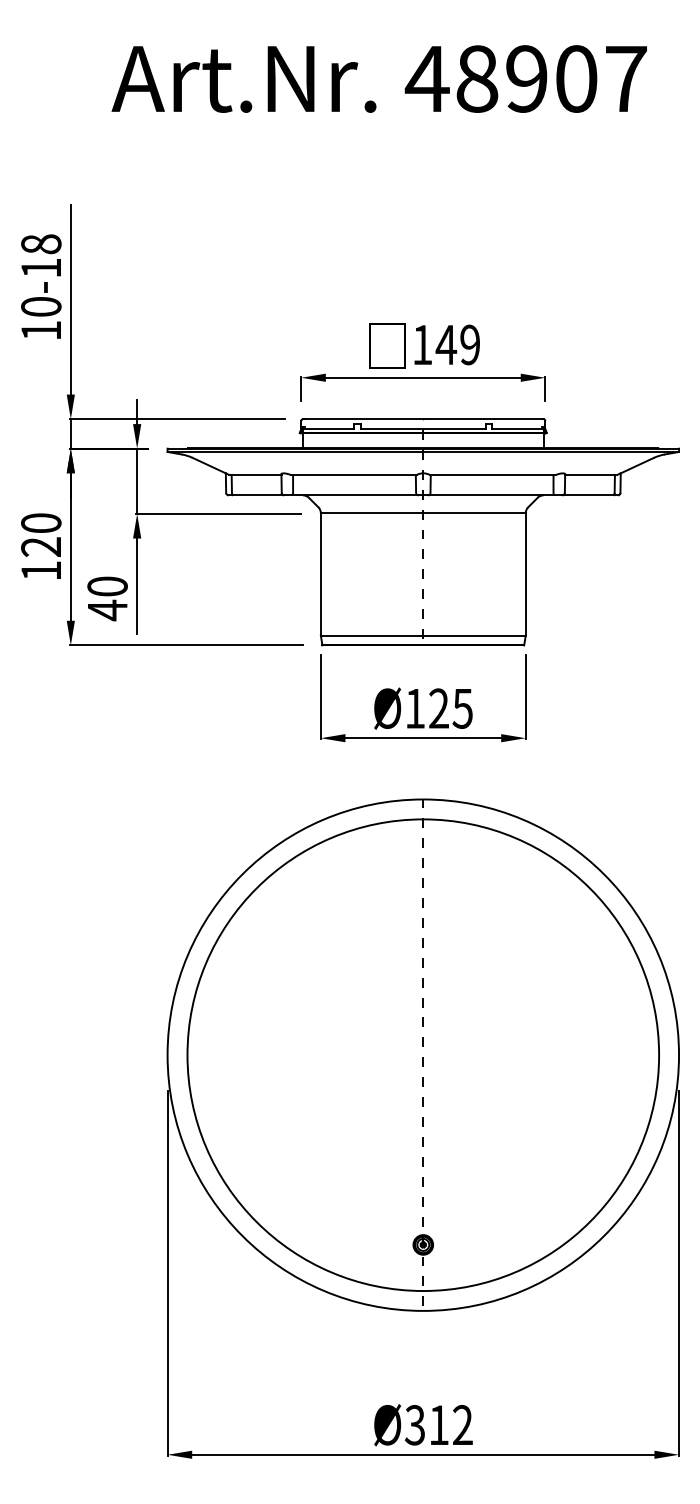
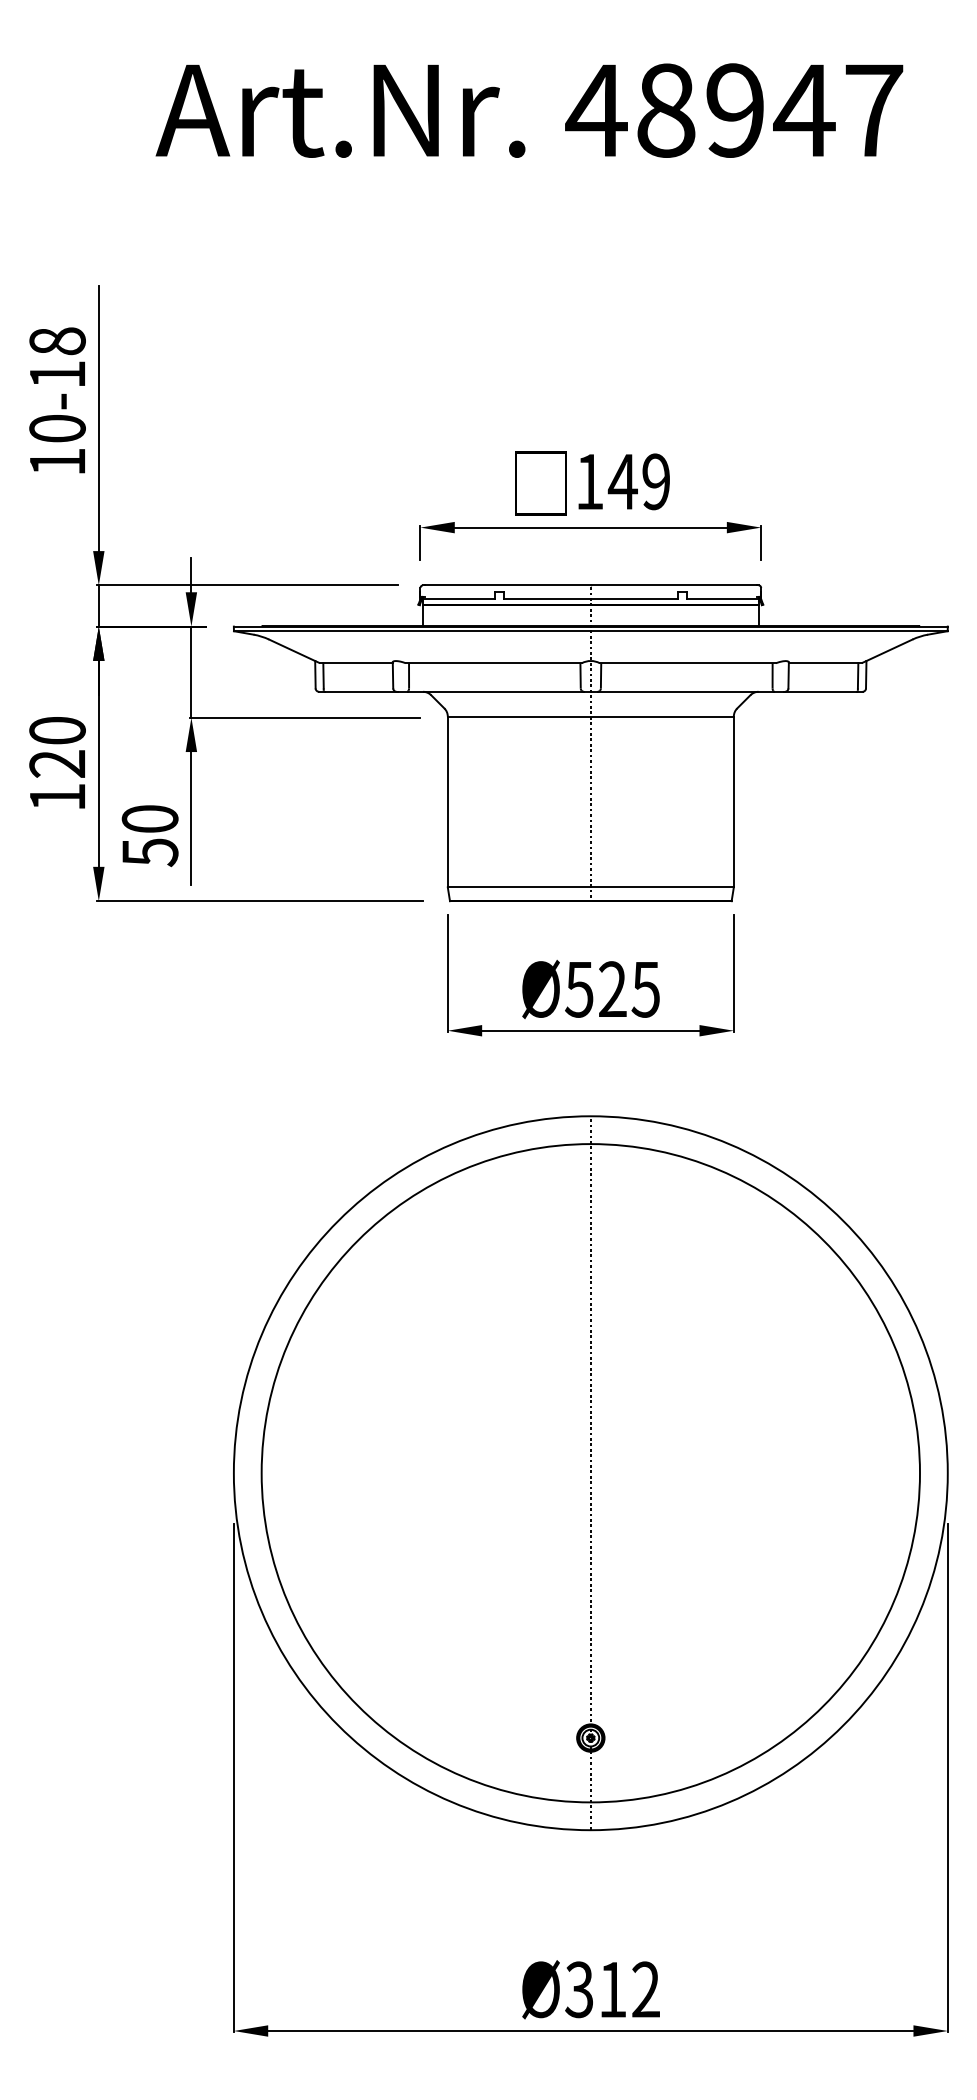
text: (575, 78) -> (803, 109), 48907 -> 48947
text: (107, 610) -> (149, 852), 40 -> 50
text: (414, 708) -> (578, 989), Ø125 -> Ø525

